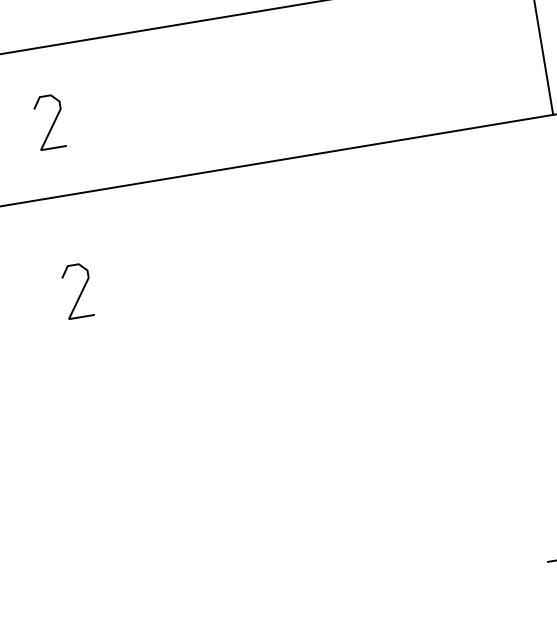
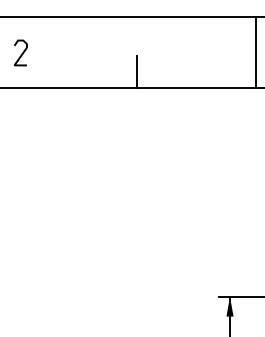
line: (297, 120) -> (136, 71), added
curve: (79, 291) -> (21, 134), removed

